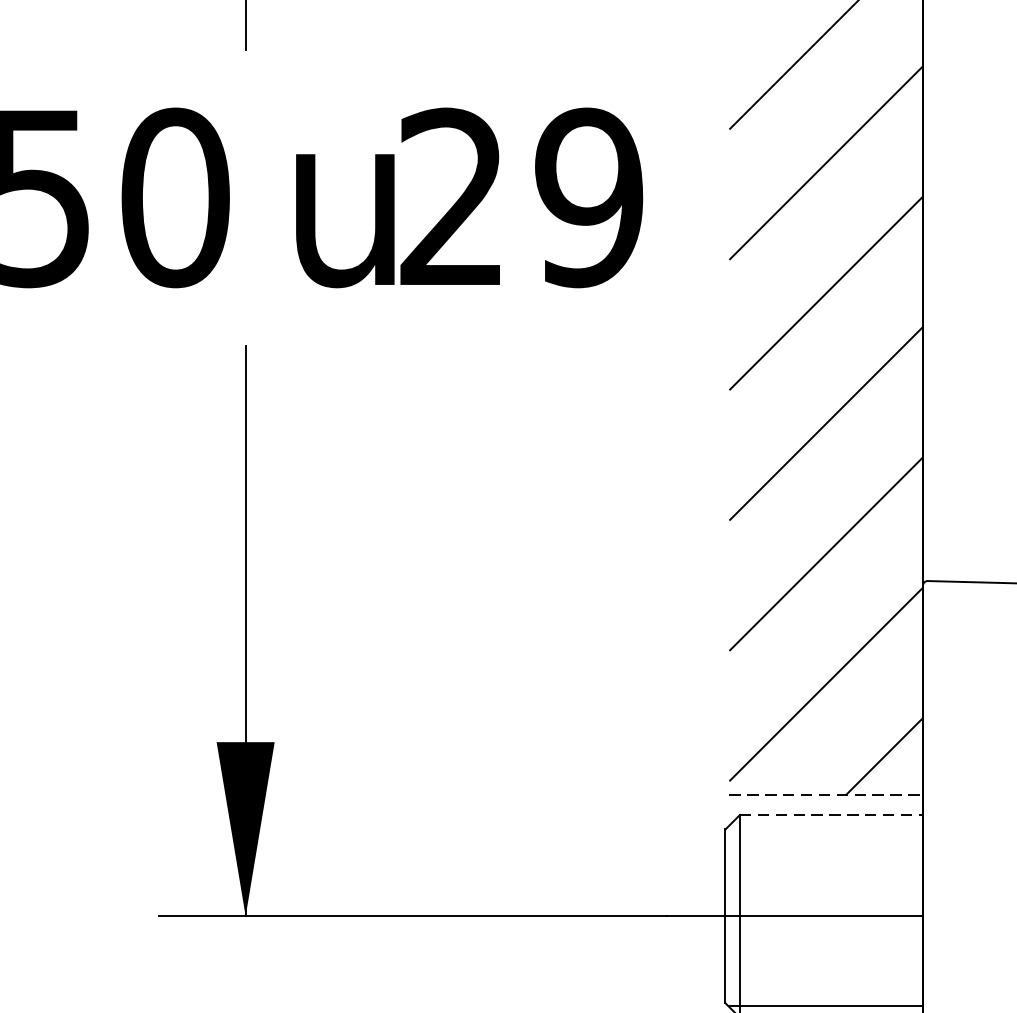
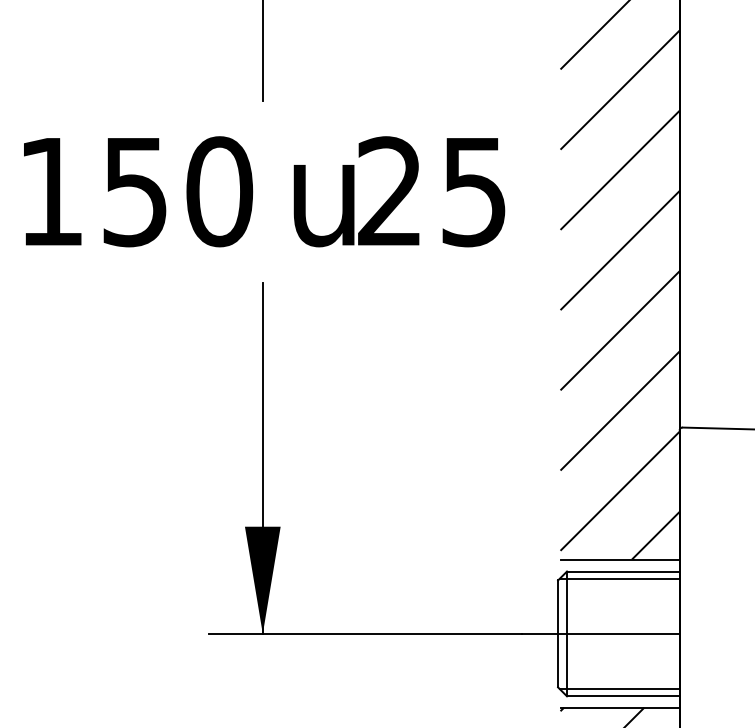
text: (588, 197) -> (473, 191), 29 -> 25
line: (826, 795) -> (620, 559), dashed -> solid
line: (831, 814) -> (623, 571), dashed -> solid
line: (825, 826) -> (619, 578), added

